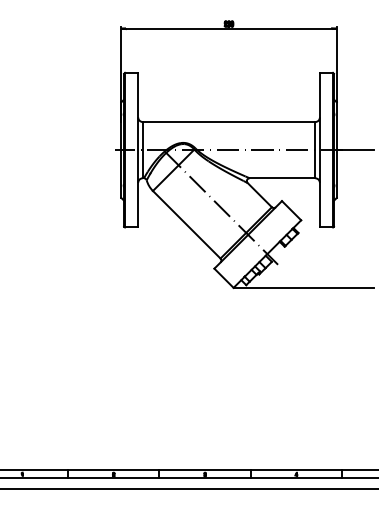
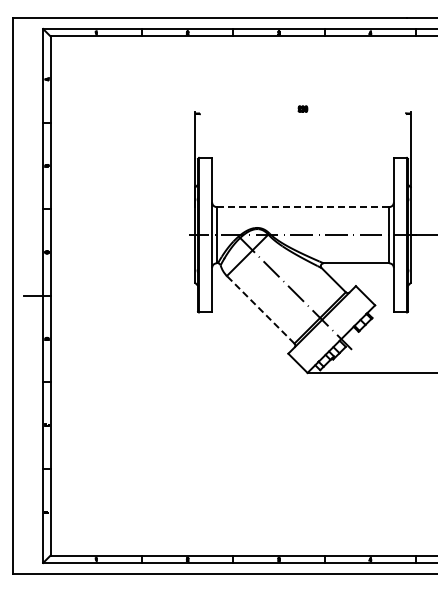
line: (228, 28) -> (302, 113), removed
line: (228, 122) -> (302, 207), solid -> dashed
line: (186, 224) -> (260, 309), solid -> dashed

